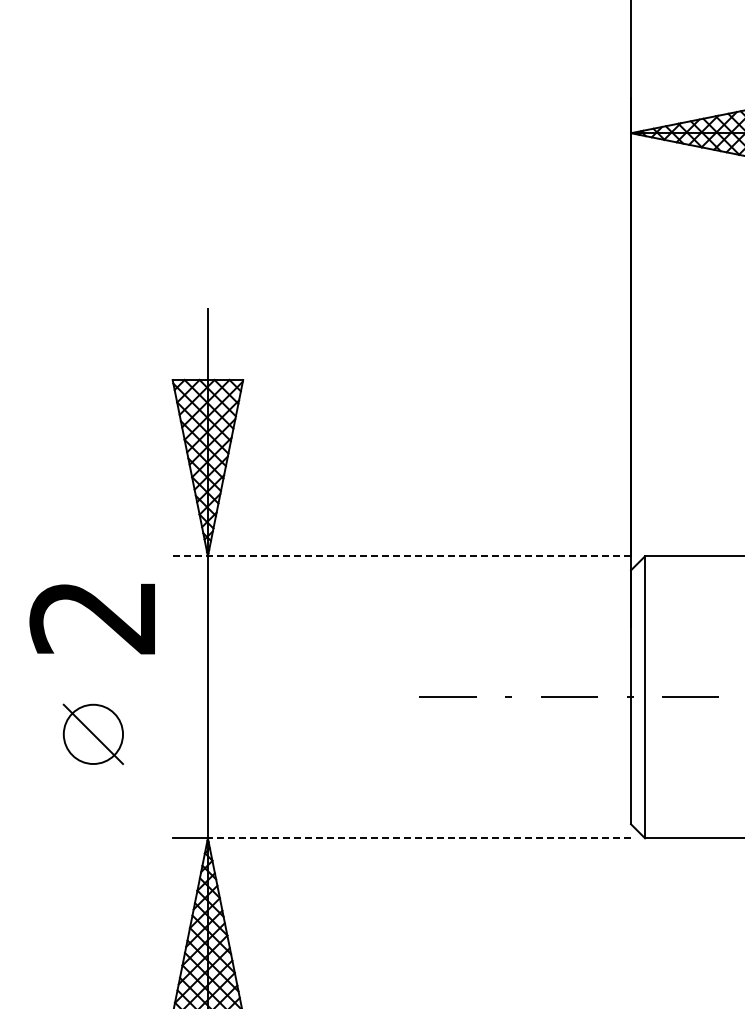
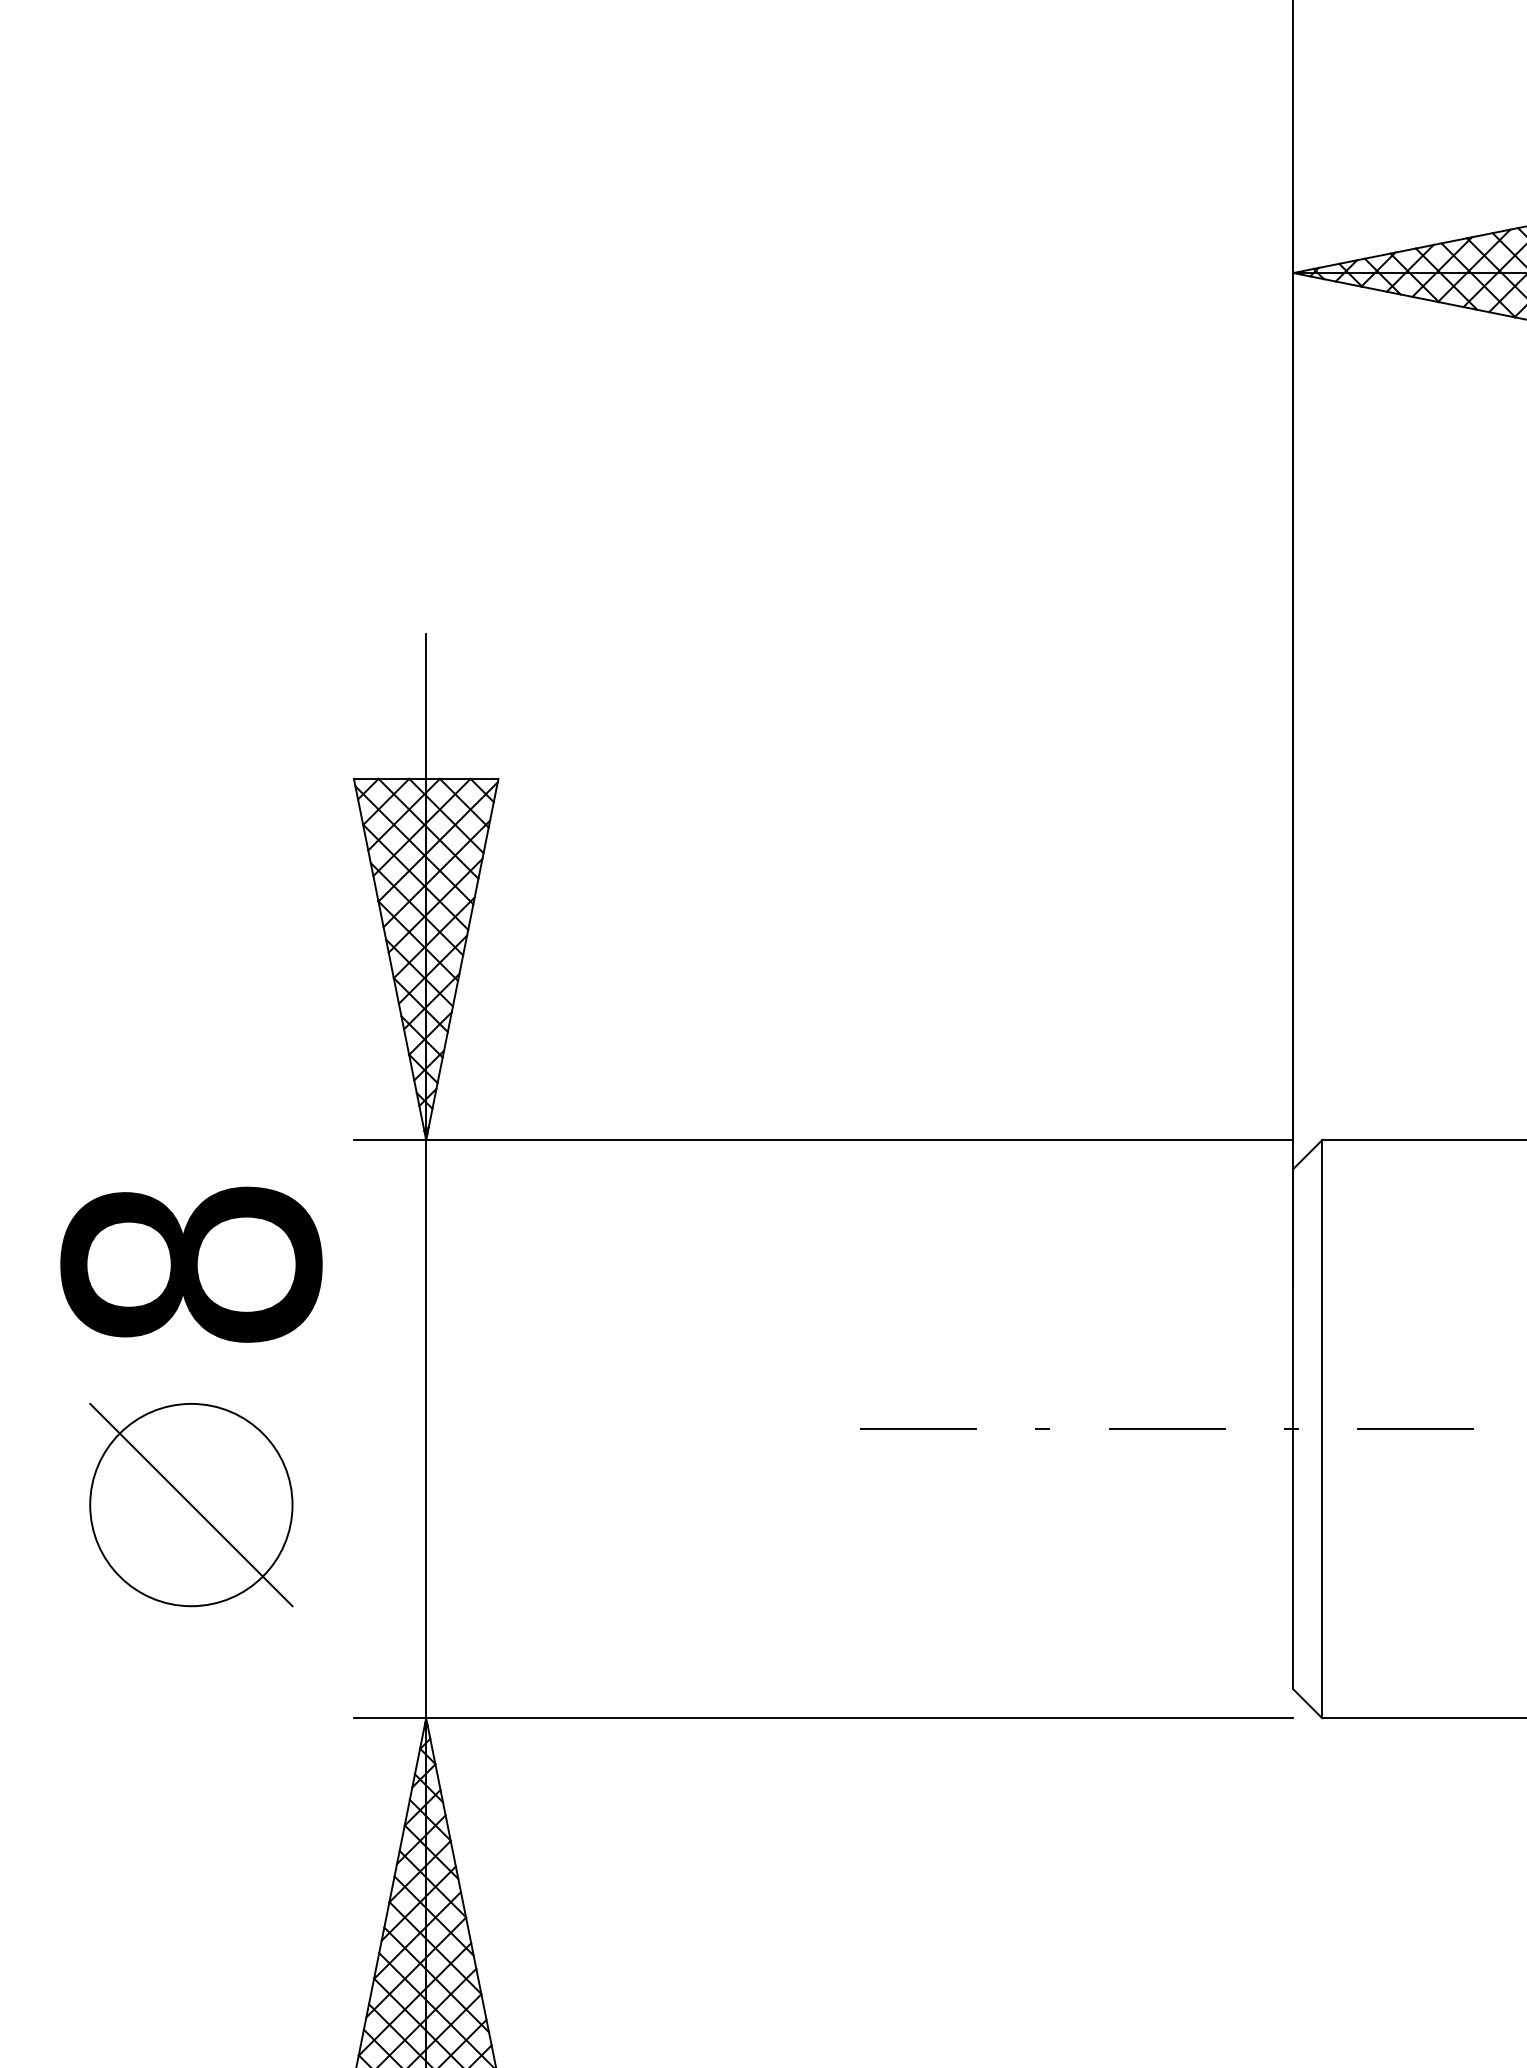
line: (402, 556) -> (824, 1140), dashed -> solid
text: (93, 617) -> (191, 1265), 2 -> 8
part: (93, 734) -> (191, 1505), size x1.67
line: (419, 838) -> (859, 1718), dashed -> solid

